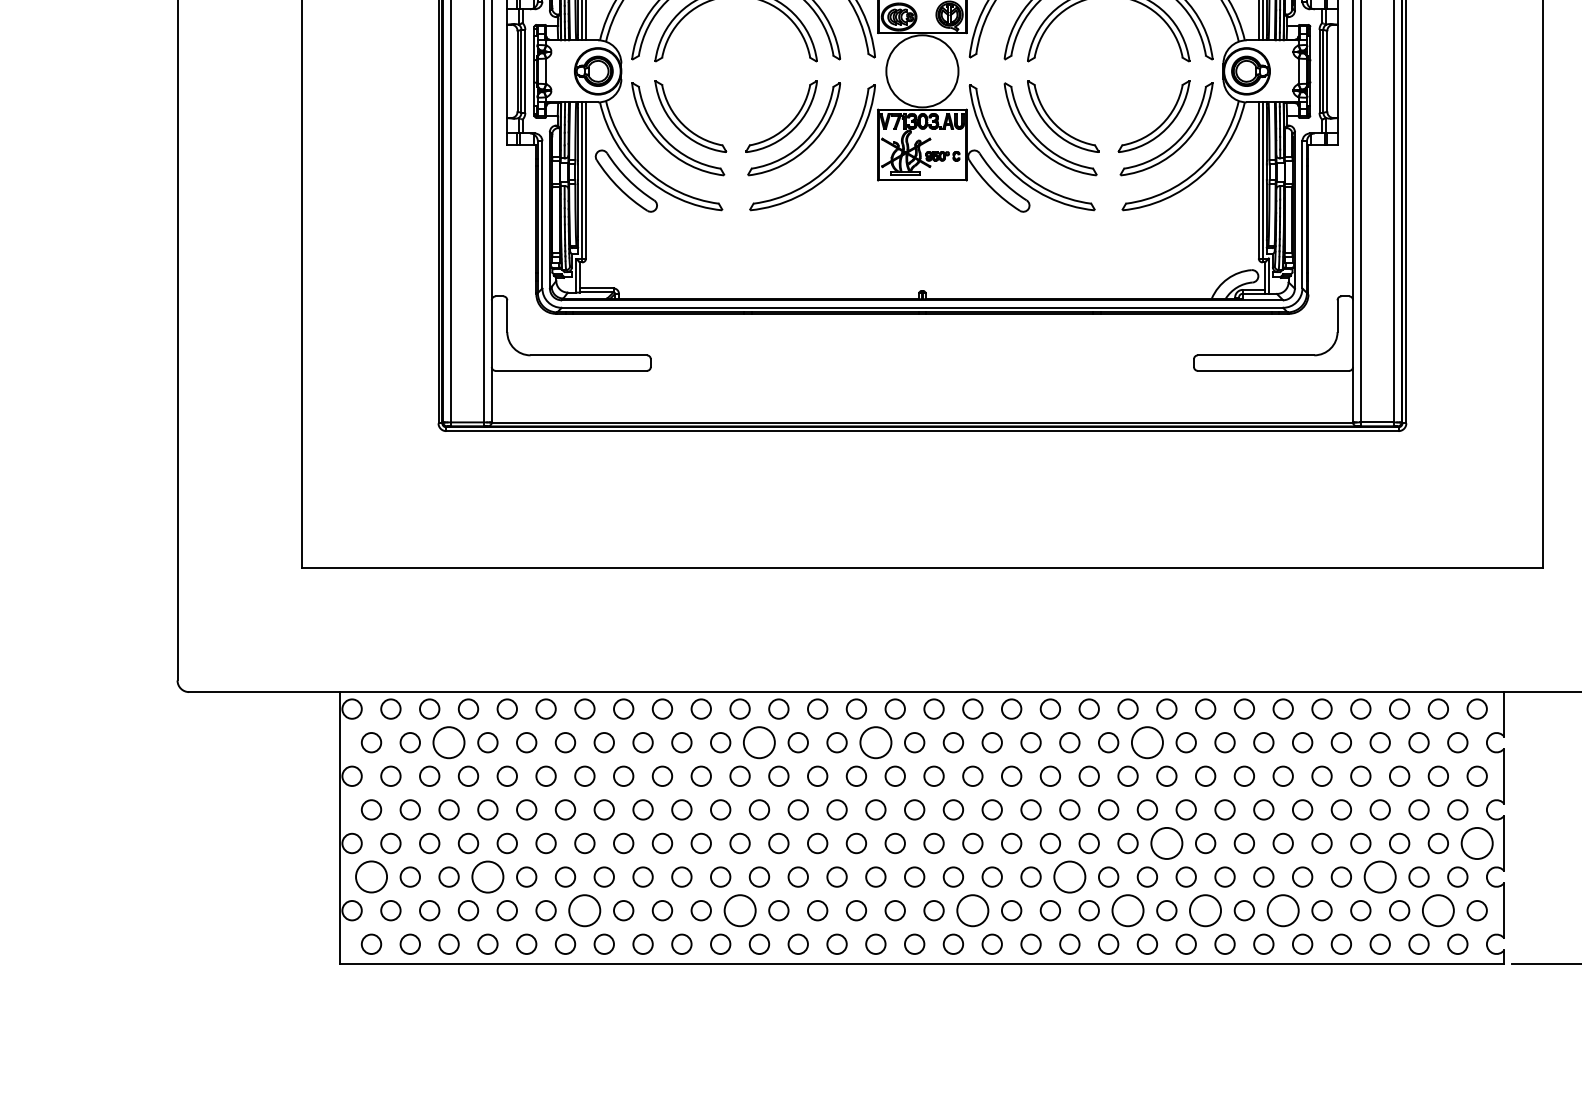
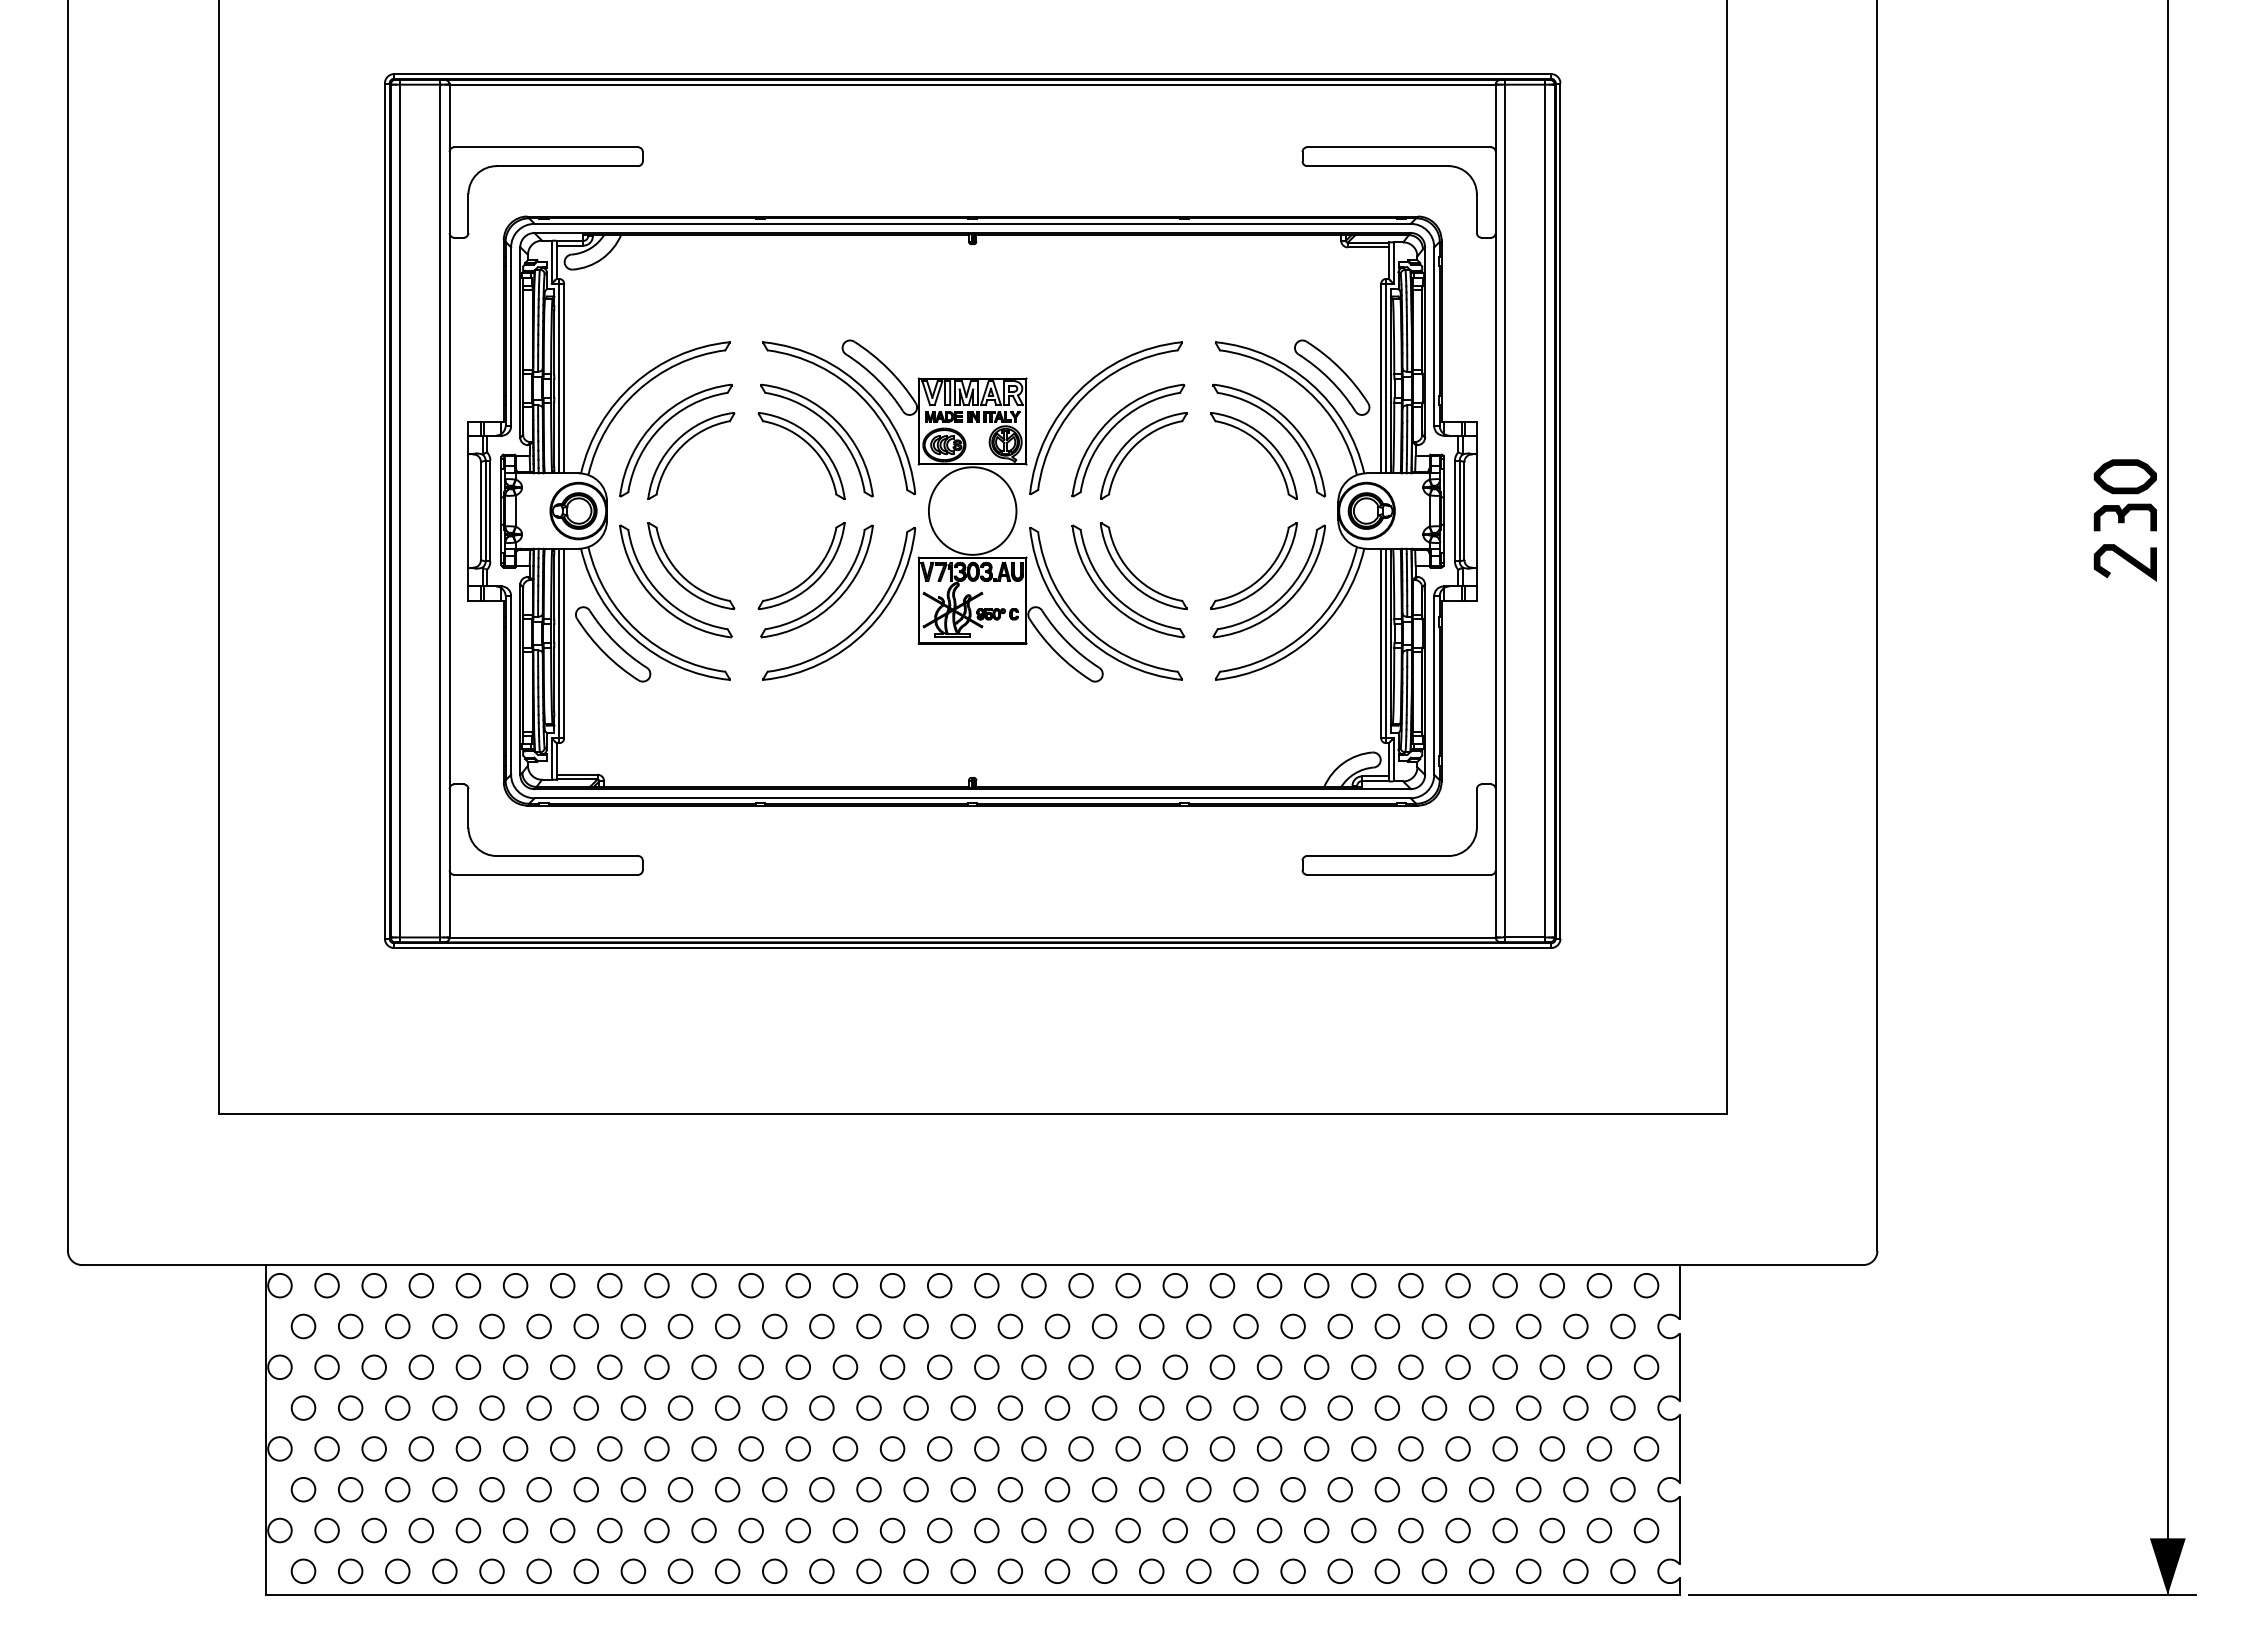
circle: (448, 742) -> (397, 1326), size x0.62
circle: (759, 742) -> (774, 1326), size x0.62
circle: (875, 742) -> (915, 1326), size x0.62
circle: (1147, 742) -> (1245, 1326), size x0.62
circle: (1166, 843) -> (1269, 1448), size x0.62
circle: (1477, 843) -> (1646, 1448), size x0.62
circle: (371, 876) -> (303, 1489), size x0.62
circle: (487, 876) -> (444, 1489), size x0.62
circle: (1069, 876) -> (1151, 1489), size x0.62
circle: (1380, 876) -> (1528, 1489), size x0.62
circle: (584, 910) -> (562, 1530), size x0.62
circle: (739, 910) -> (750, 1530), size x0.62
circle: (972, 910) -> (1033, 1530), size x0.62
circle: (1128, 910) -> (1222, 1530), size x0.62
circle: (1205, 910) -> (1316, 1530), size x0.62
circle: (1282, 910) -> (1410, 1530), size x0.62
circle: (1438, 910) -> (1599, 1530), size x0.62

